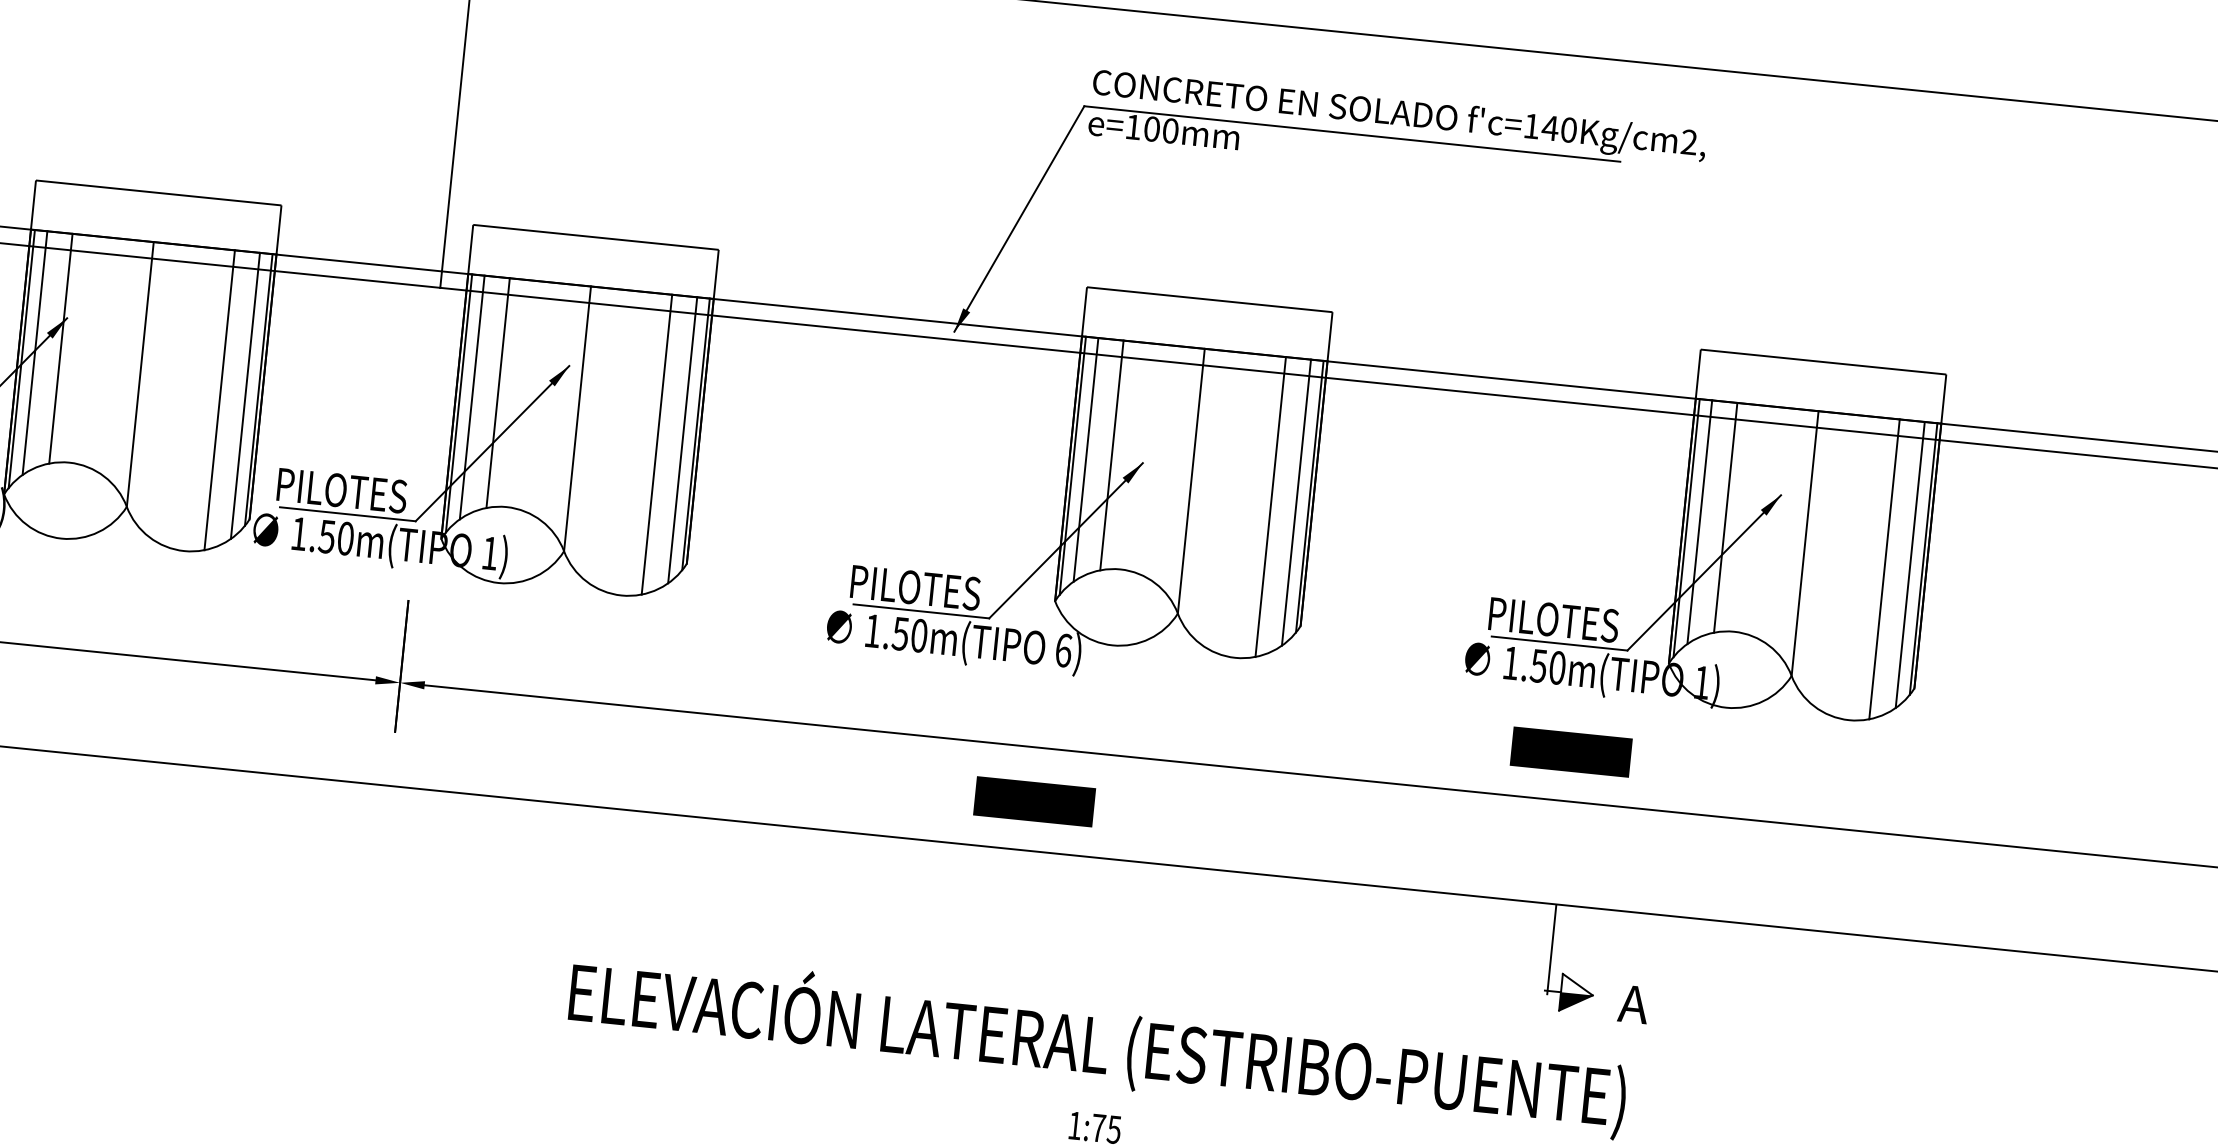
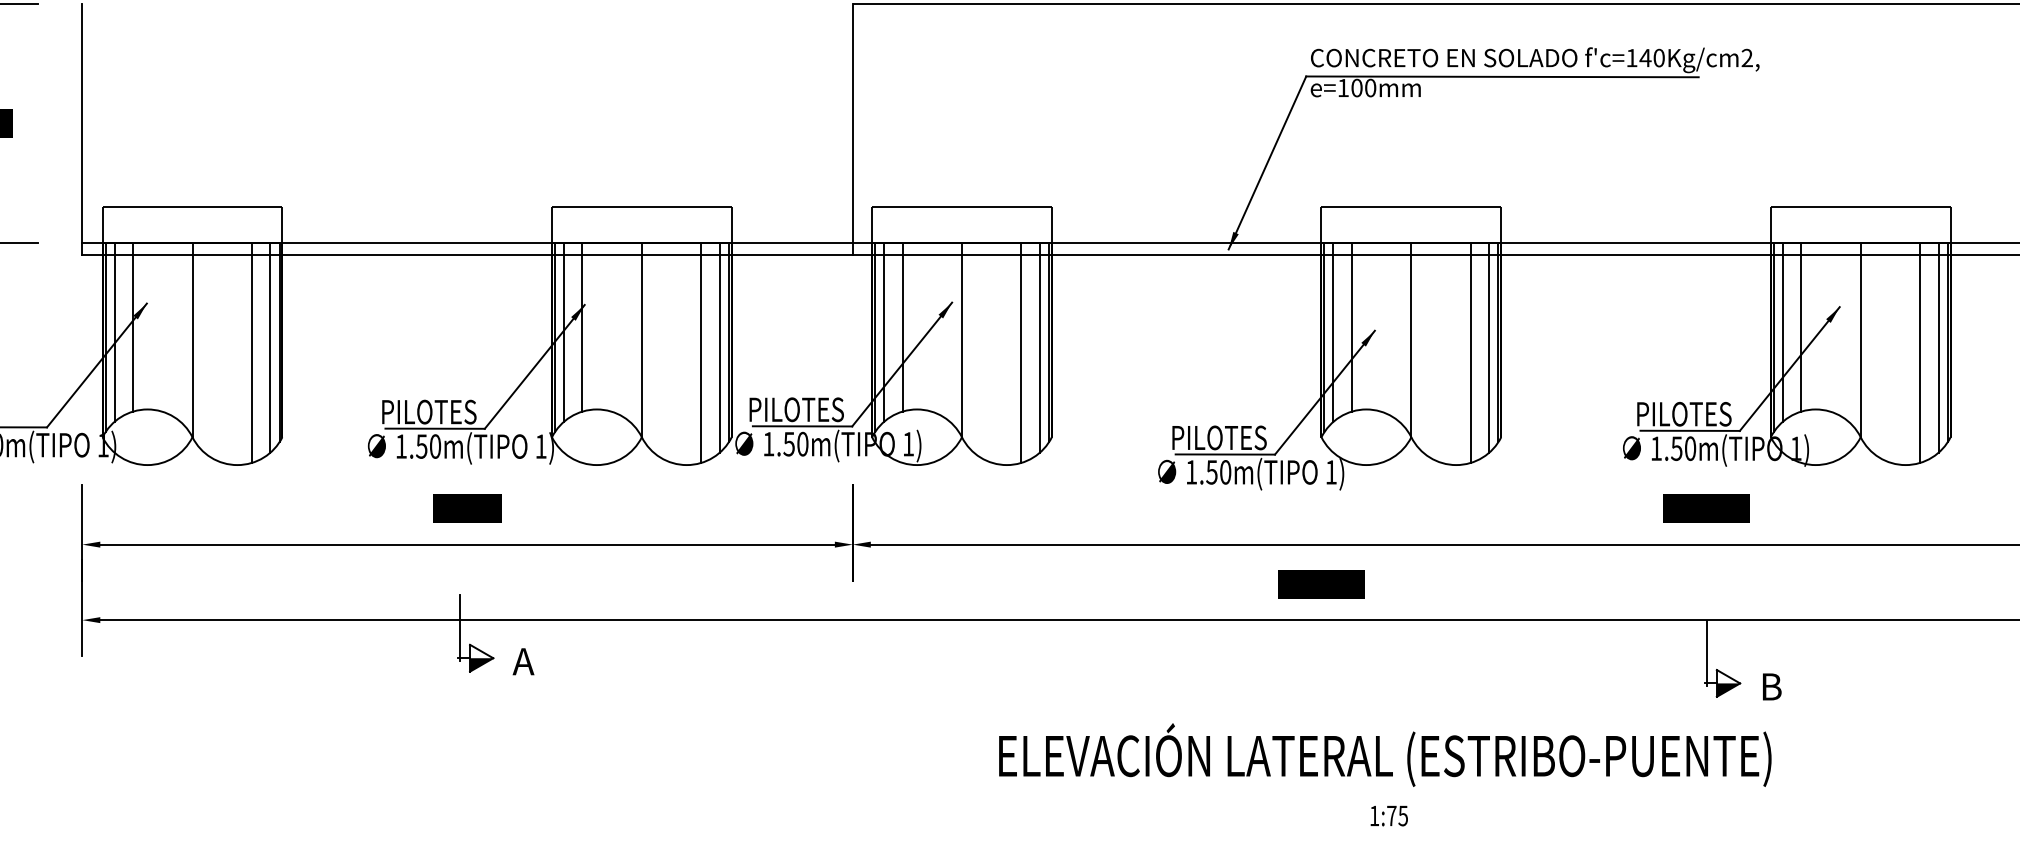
text: (1063, 650) -> (1331, 472), 6) -> 1)
text: (1633, 1003) -> (1770, 686), A -> B

